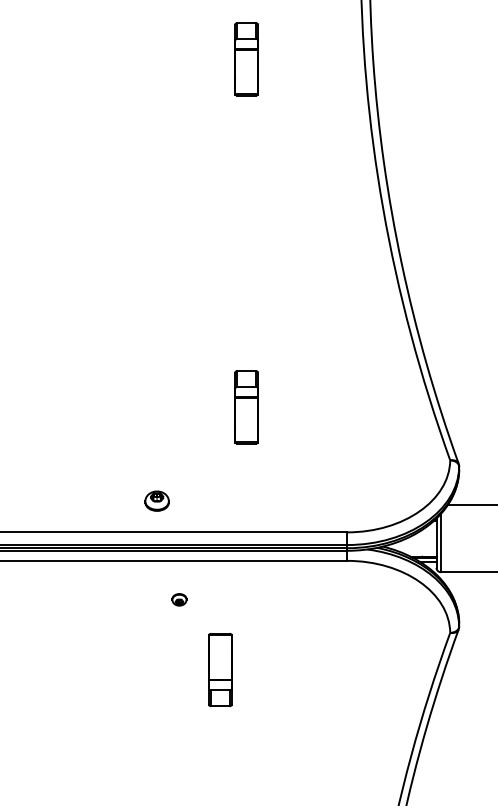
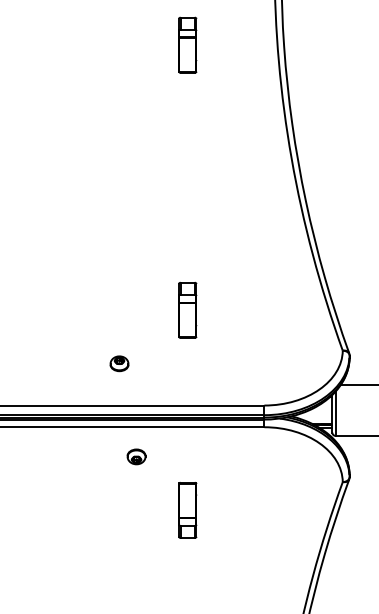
part: (157, 500) -> (119, 363), moved
part: (179, 599) -> (136, 456), size x1.67
part: (220, 670) -> (187, 510), moved

